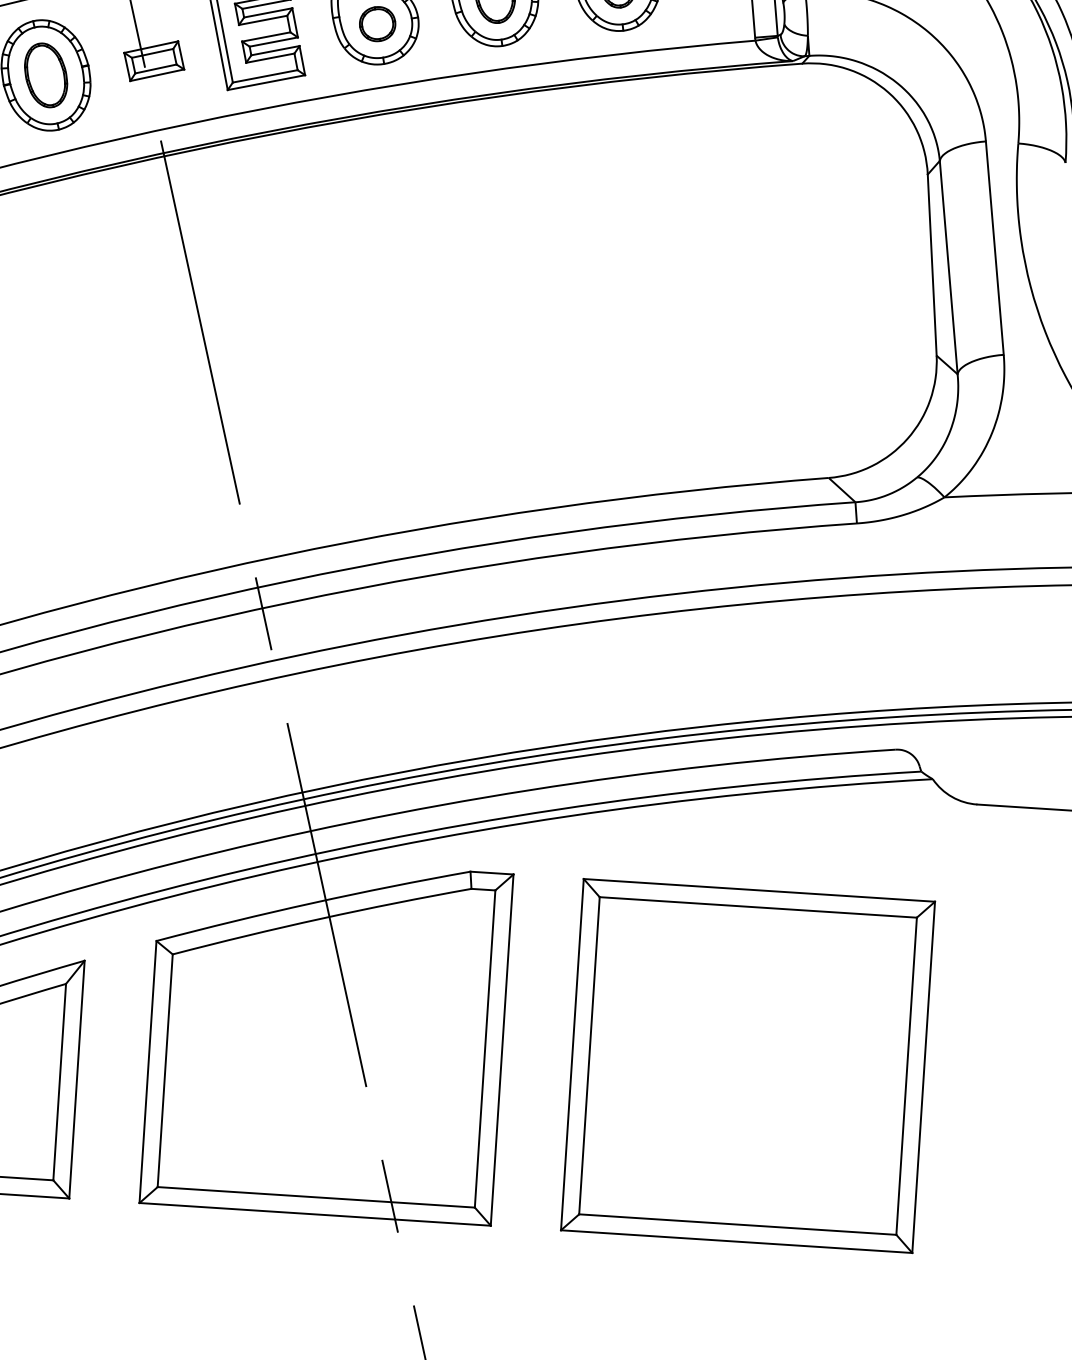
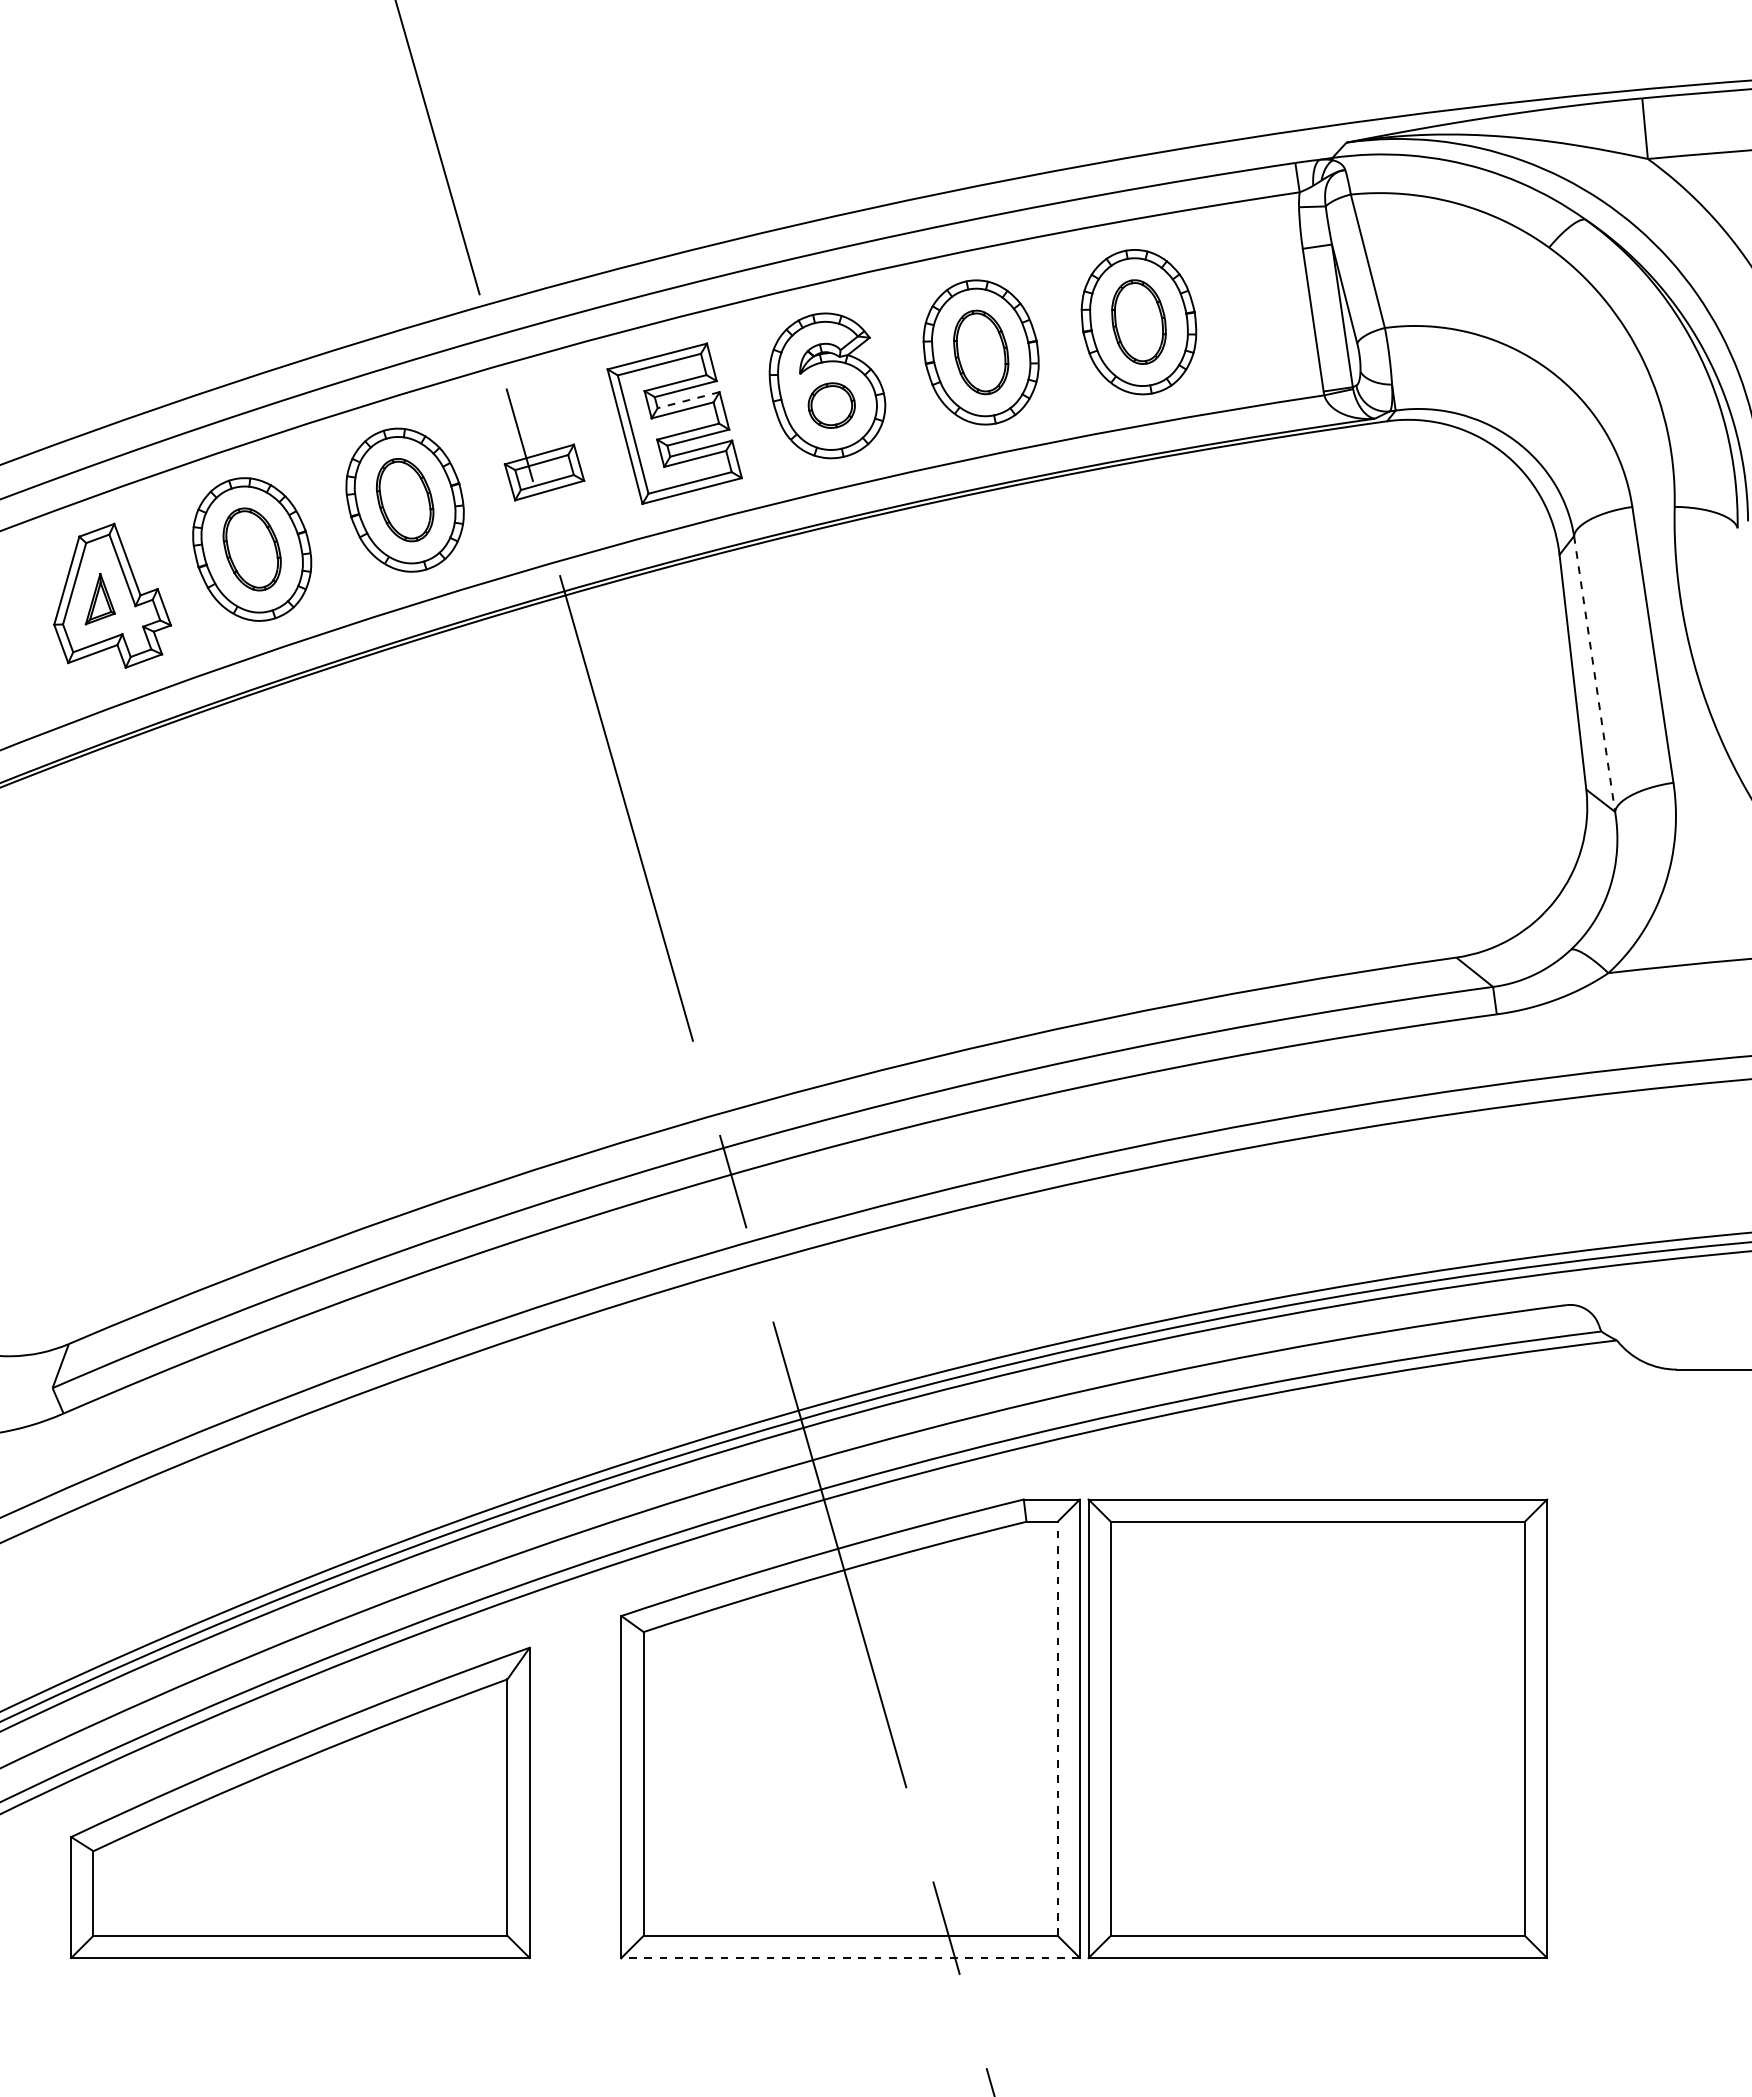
line: (268, 13) -> (688, 400), solid -> dashed
line: (948, 267) -> (1594, 674), solid -> dashed
line: (485, 1048) -> (1057, 1728), solid -> dashed
part: (747, 1065) -> (1317, 1728), moved
line: (315, 1214) -> (850, 1958), solid -> dashed

